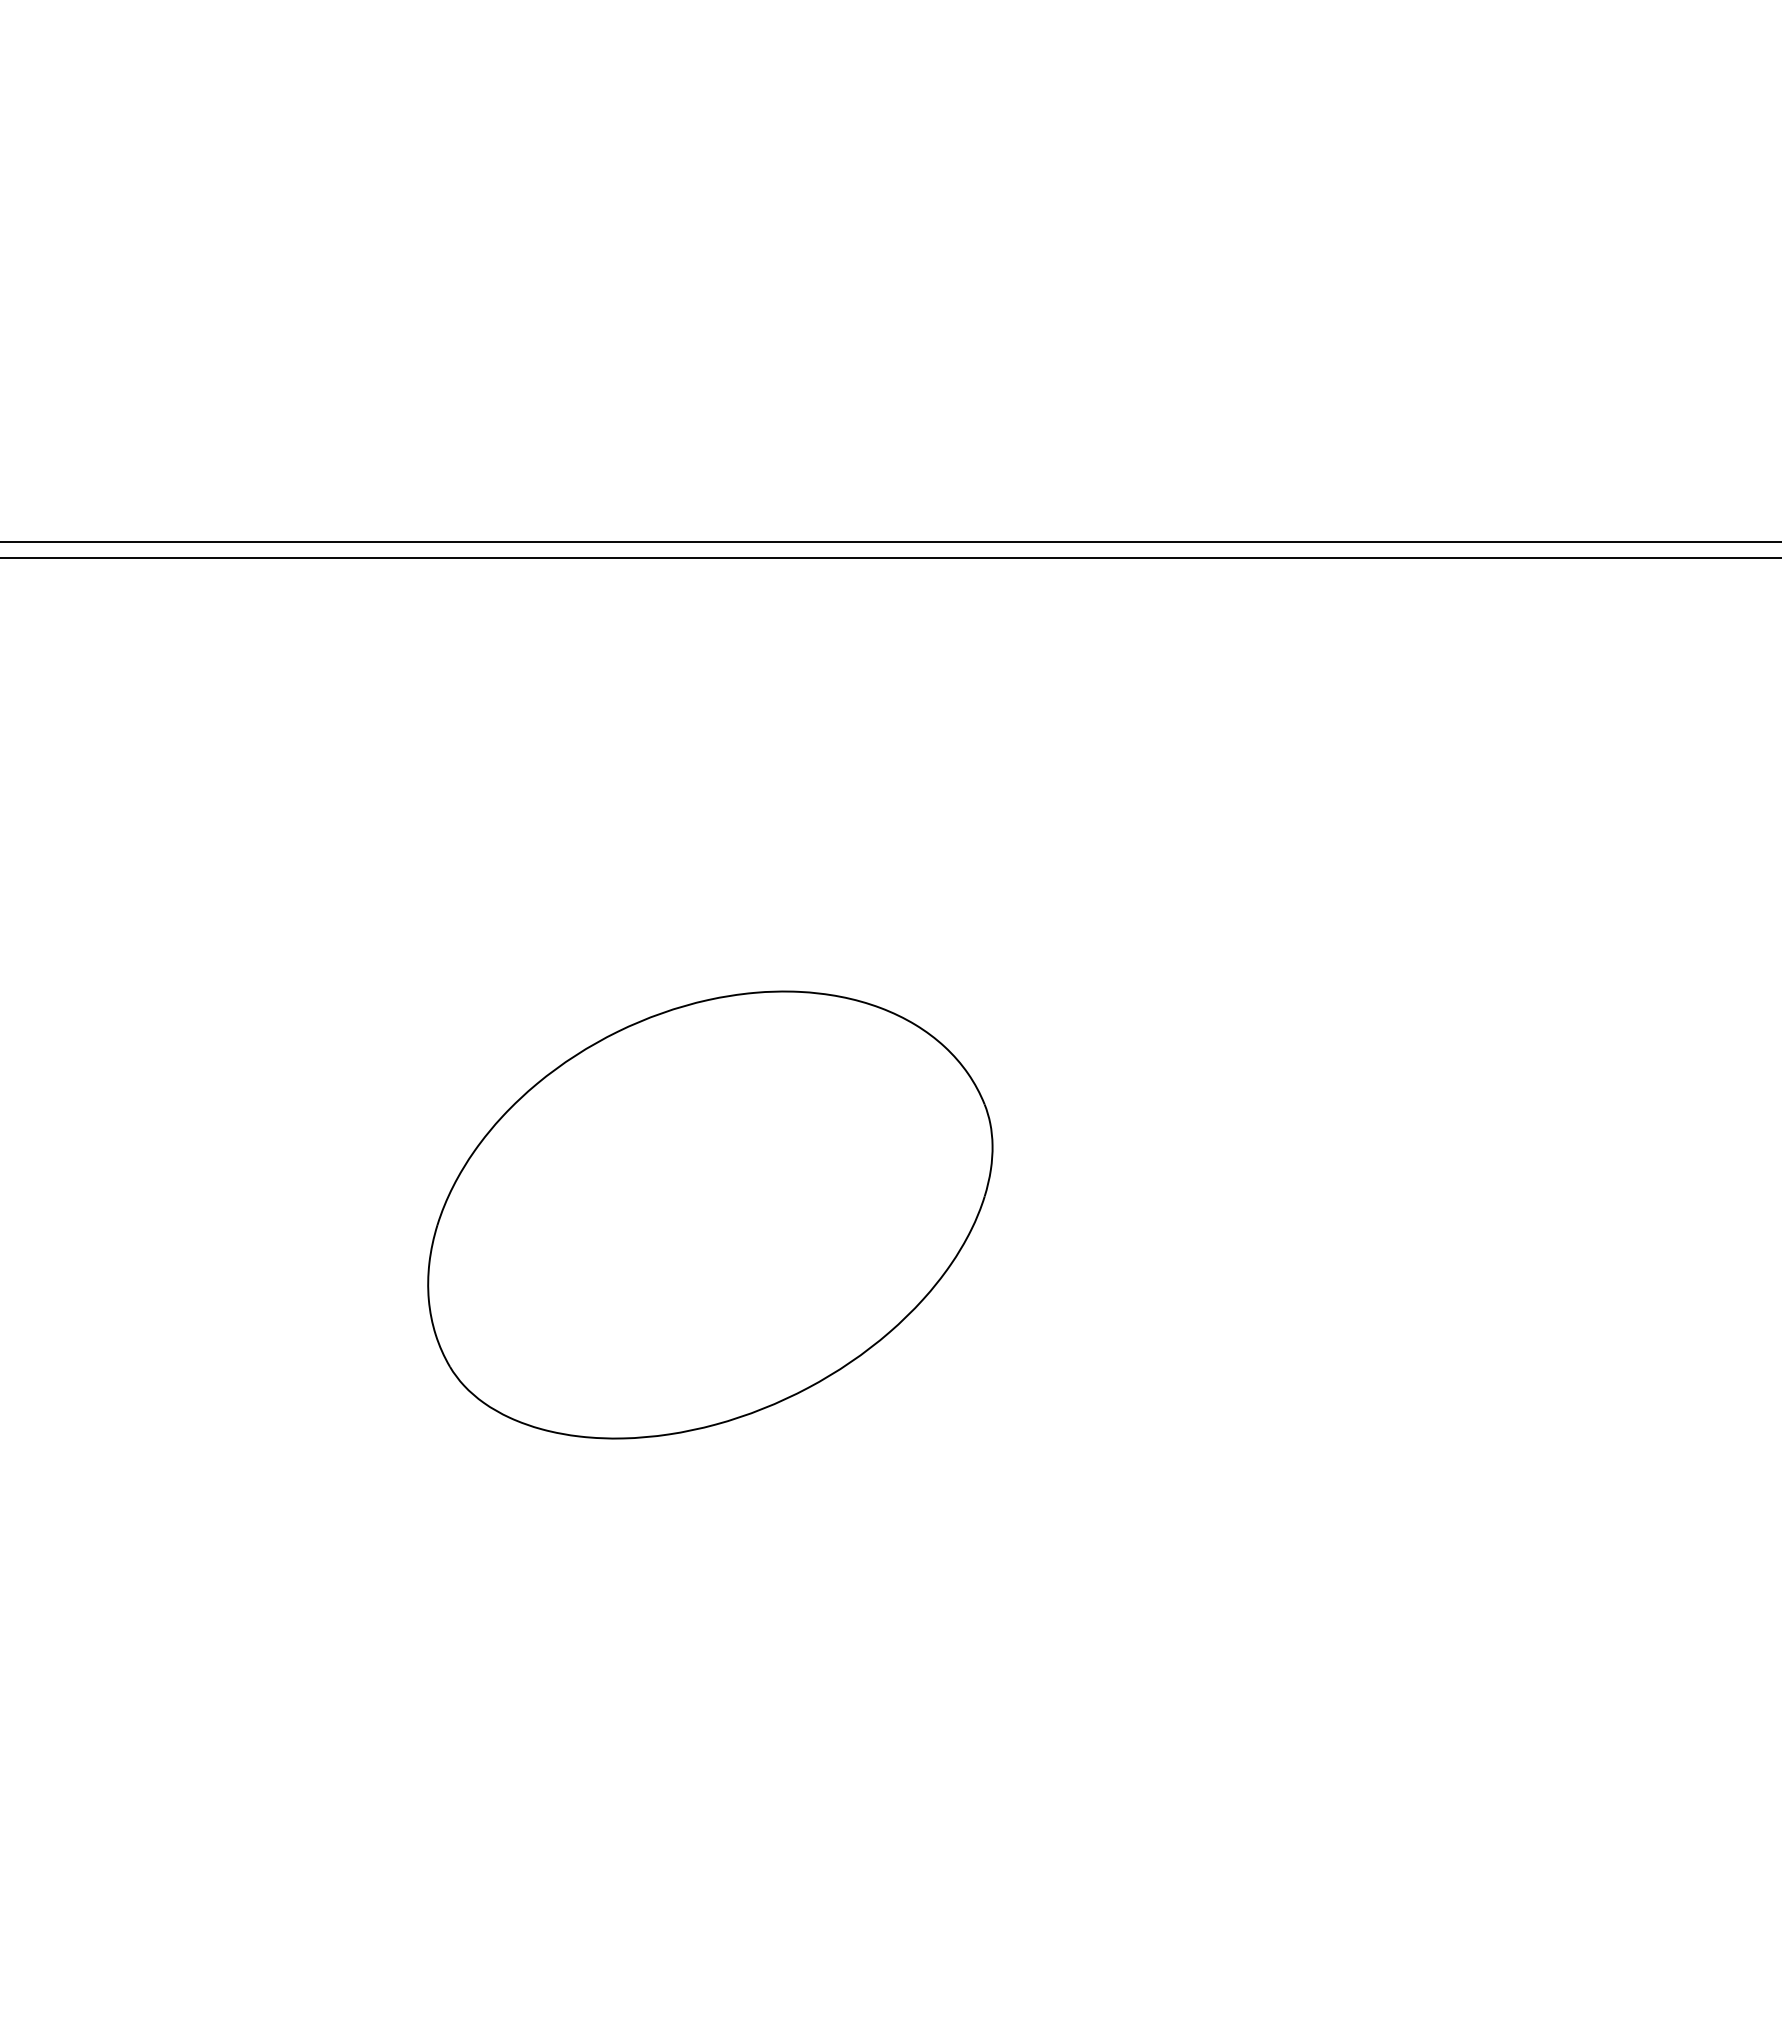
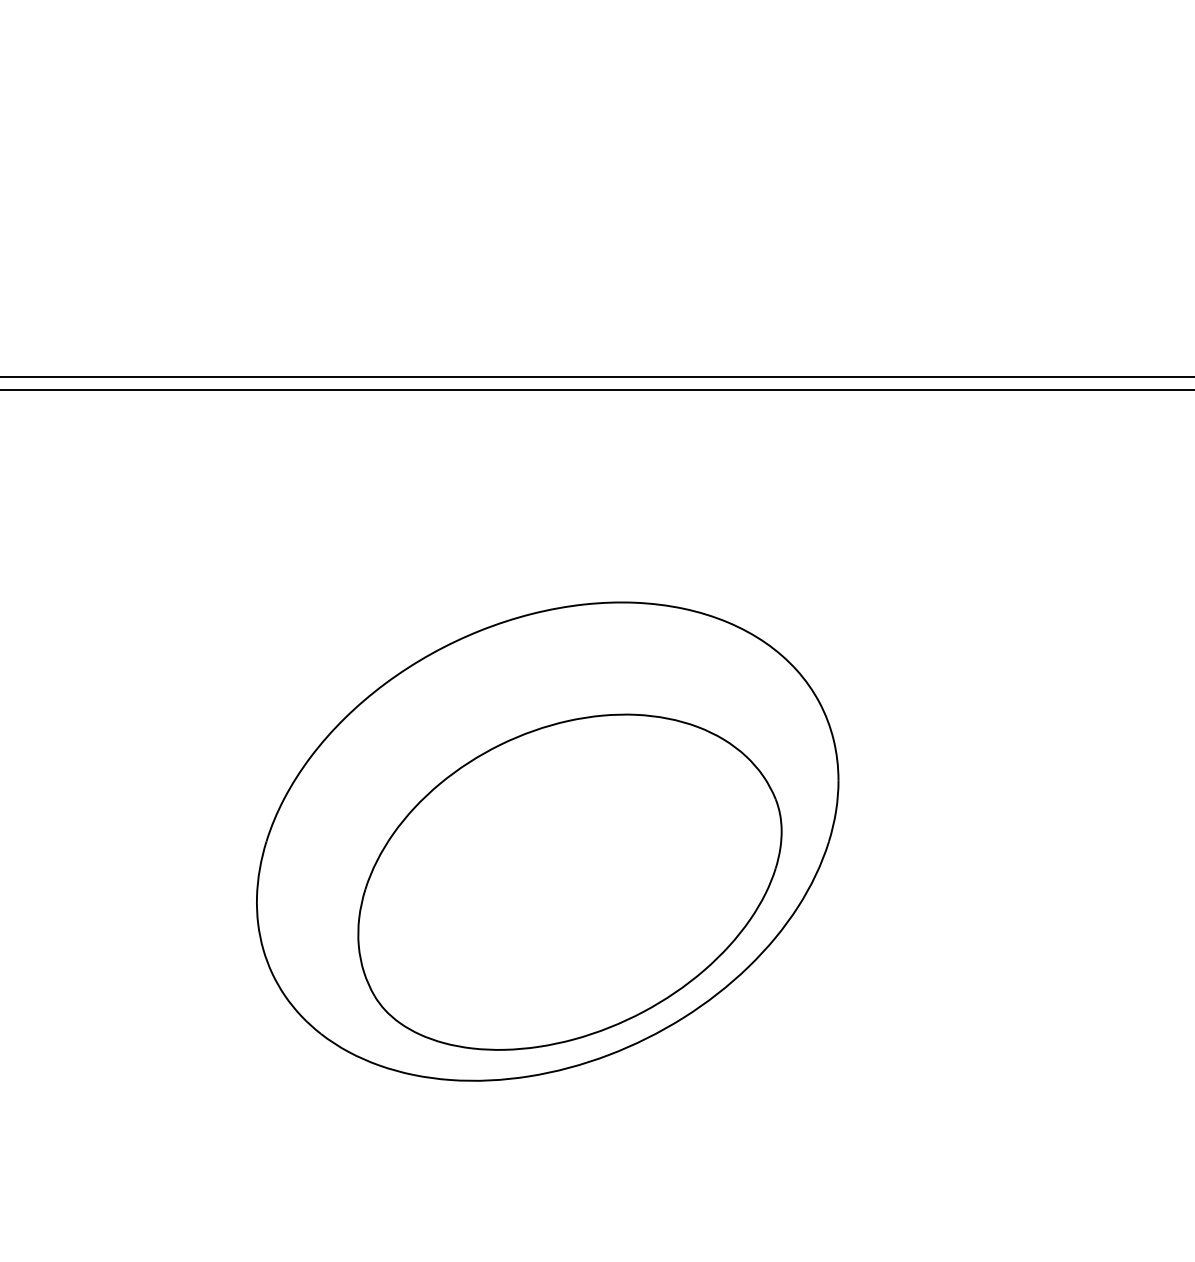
part: (680, 1160) -> (547, 841), added

